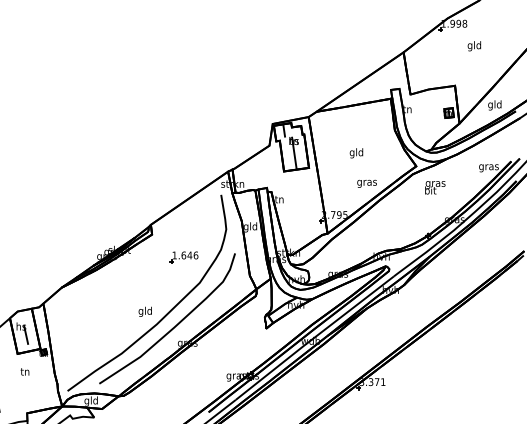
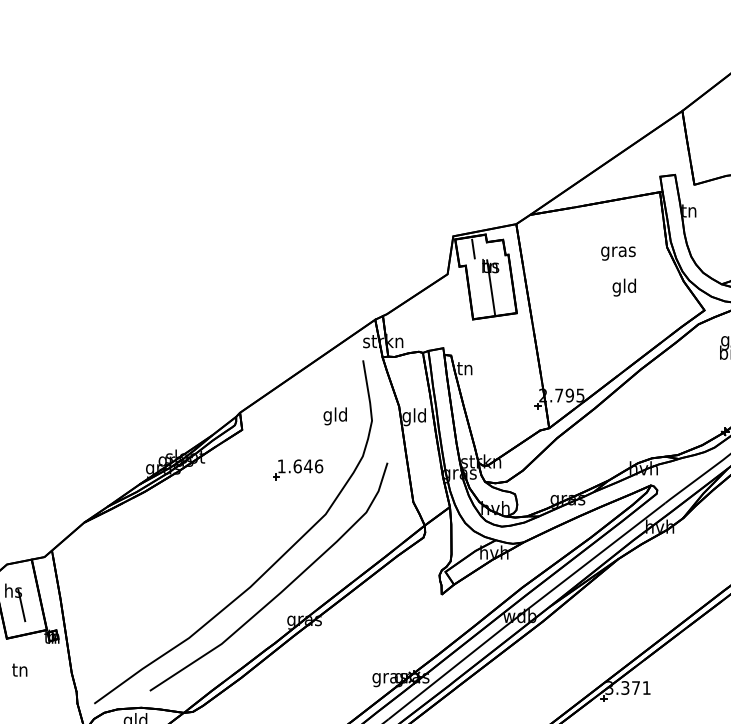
text: (356, 153) -> (624, 287), moved
text: (366, 183) -> (617, 252), moved
text: (144, 311) -> (333, 415), moved

